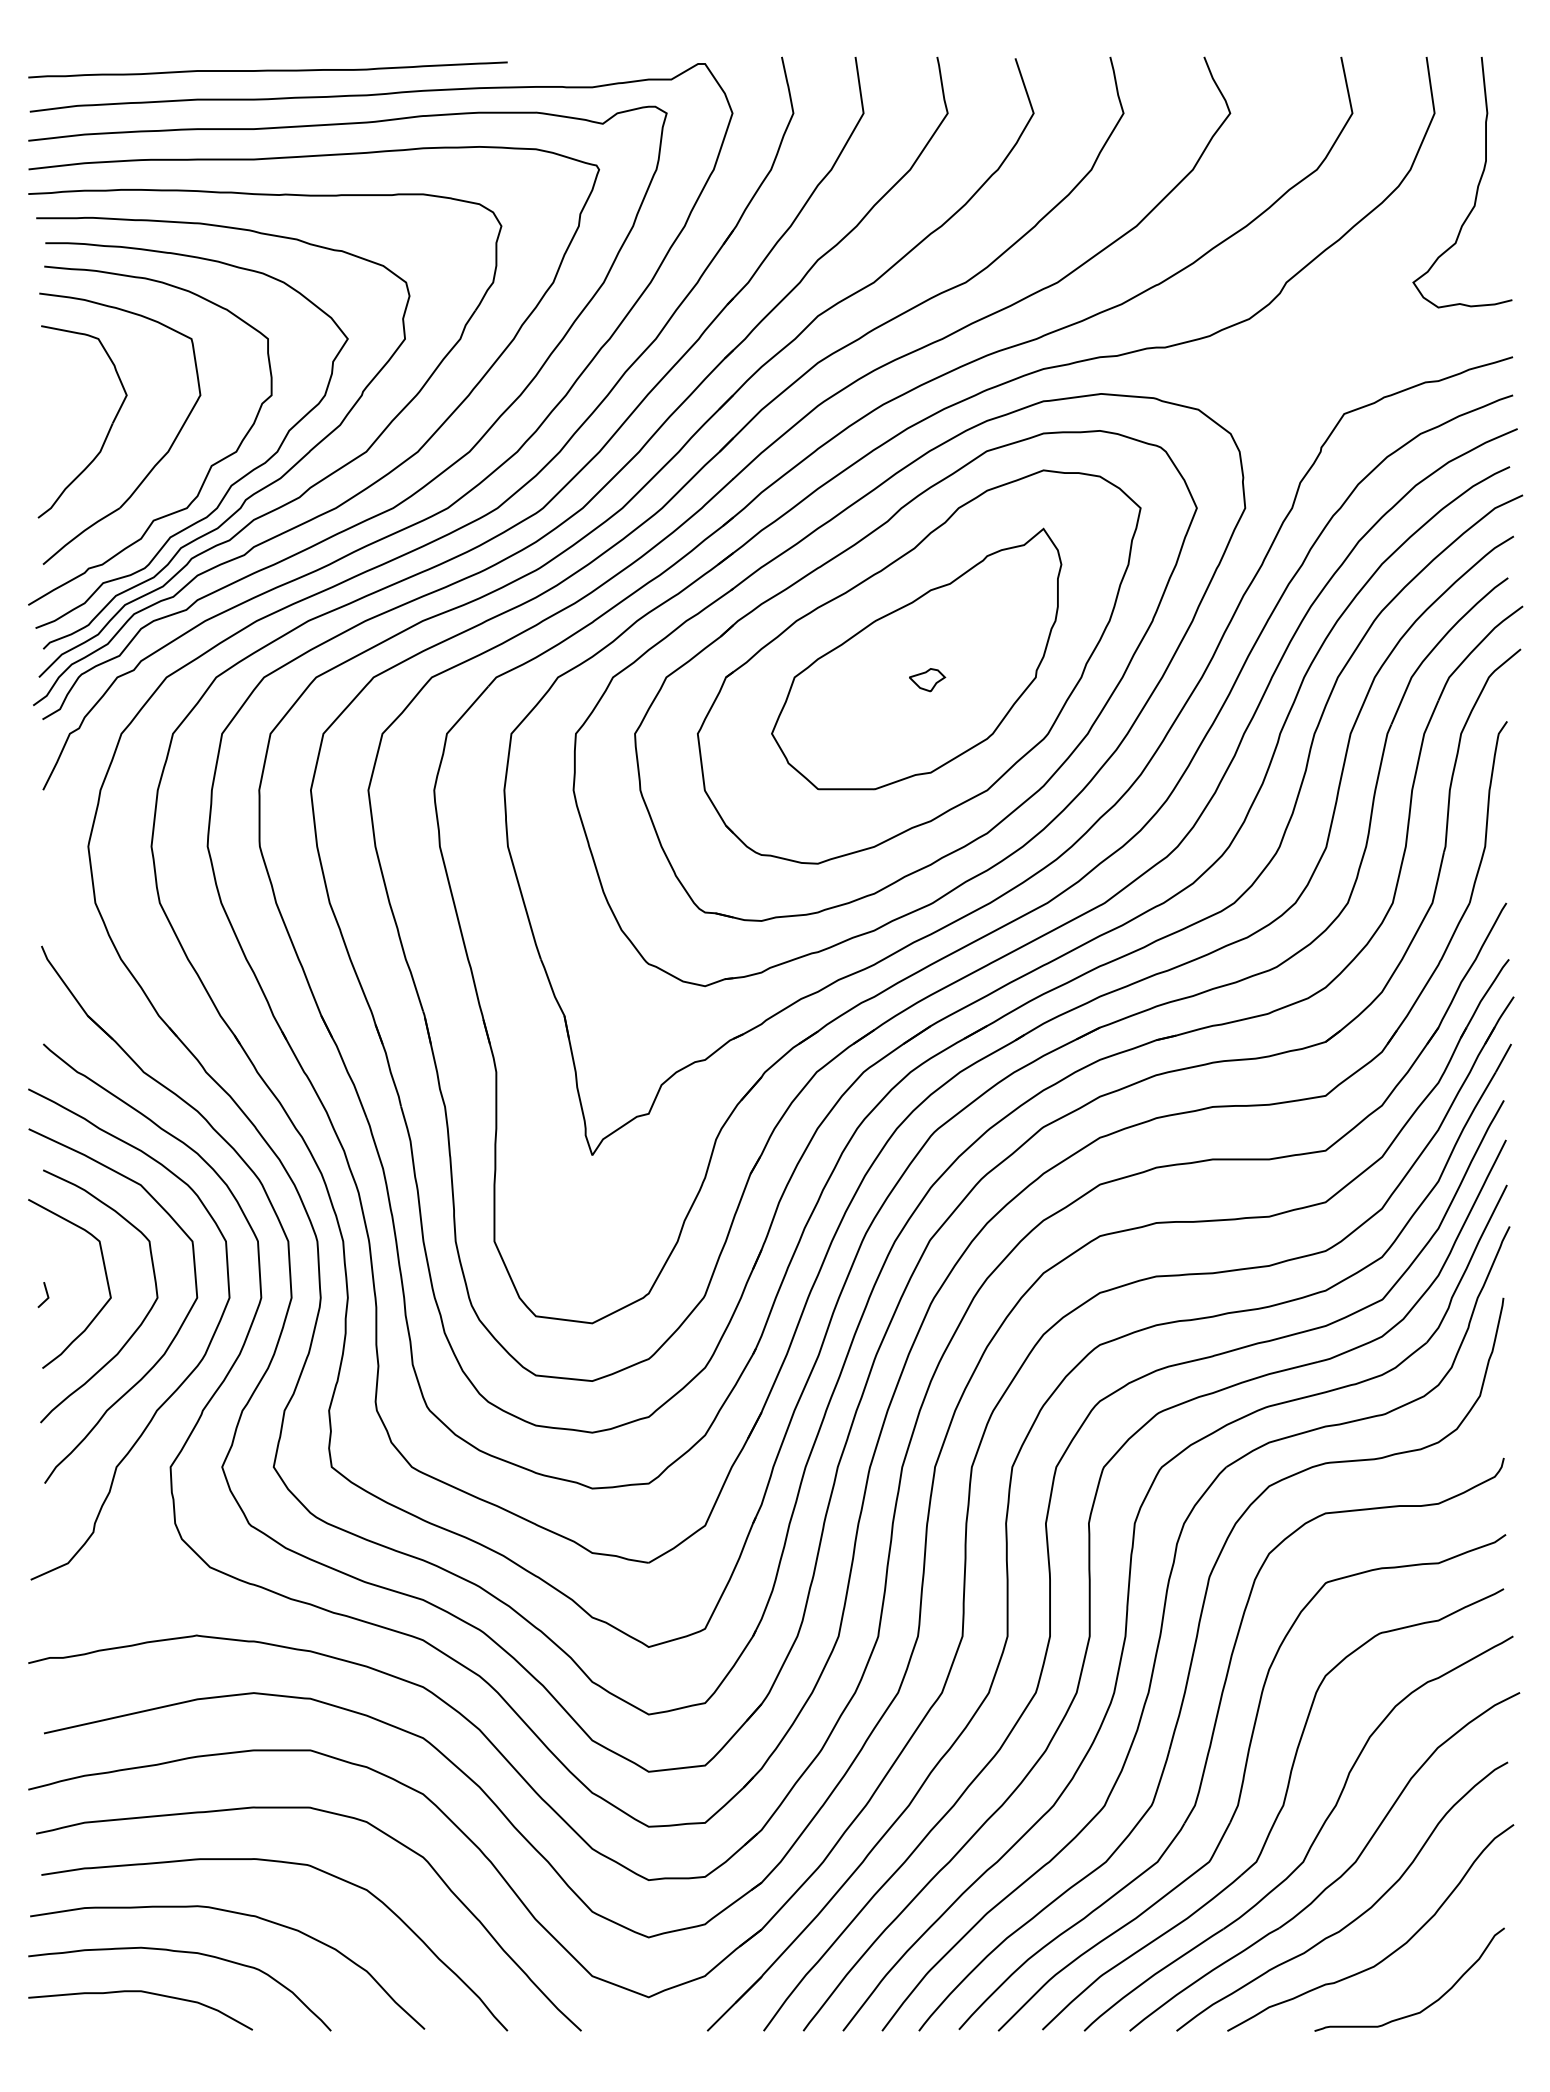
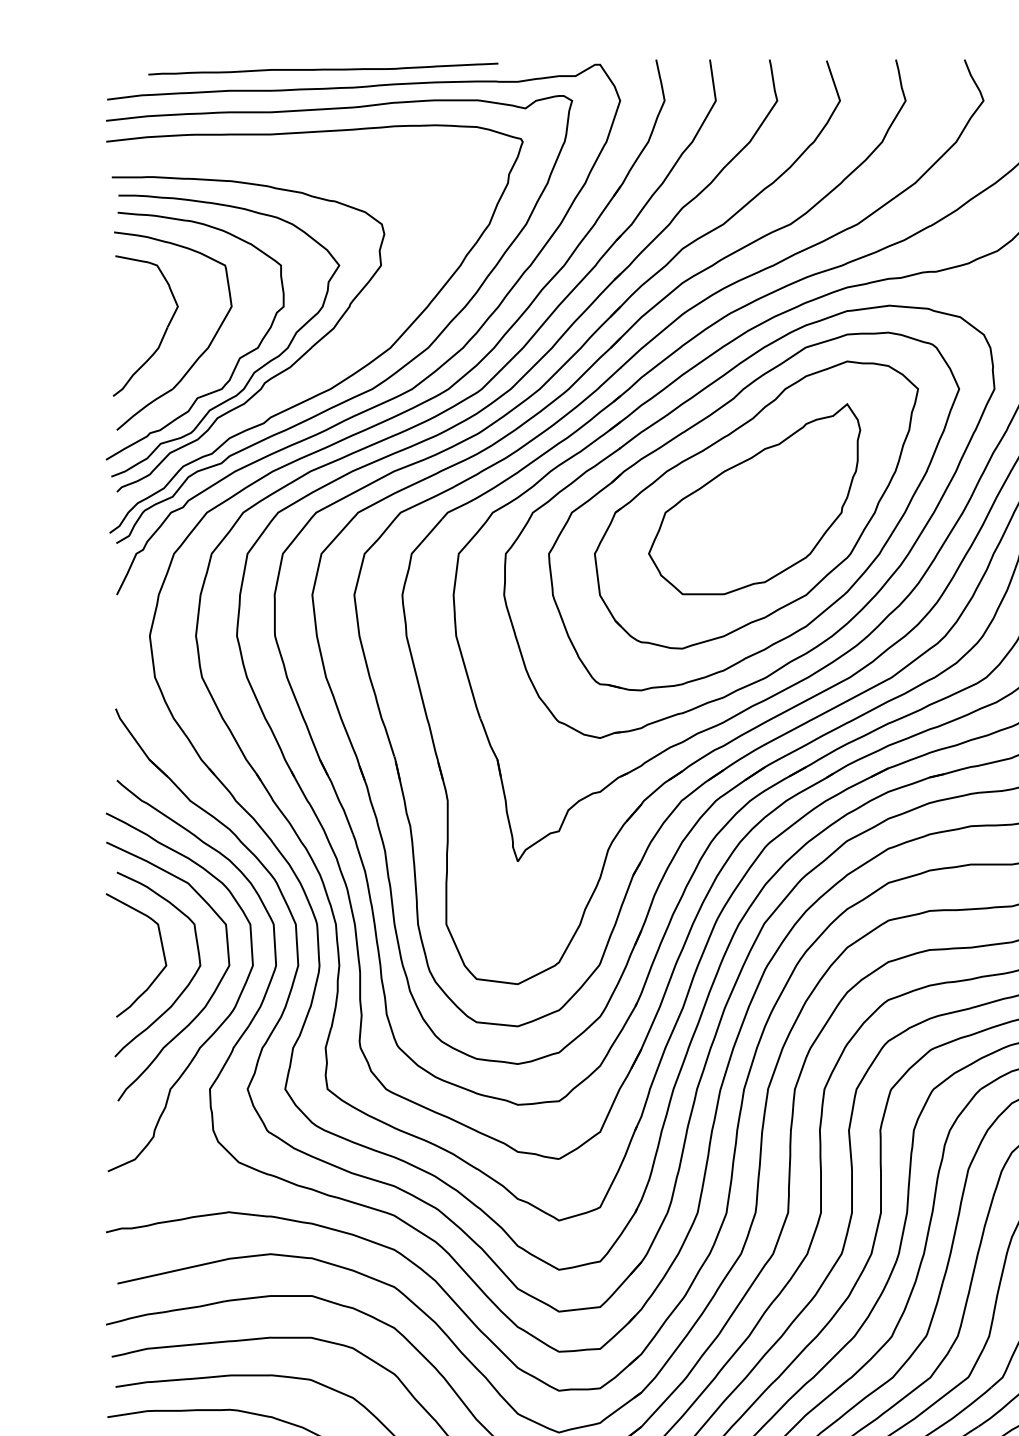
curve: (267, 69) -> (323, 68), moved
part: (306, 489) -> (309, 375), removed
part: (927, 680) -> (762, 514), removed
line: (46, 1295) -> (119, 963), removed

